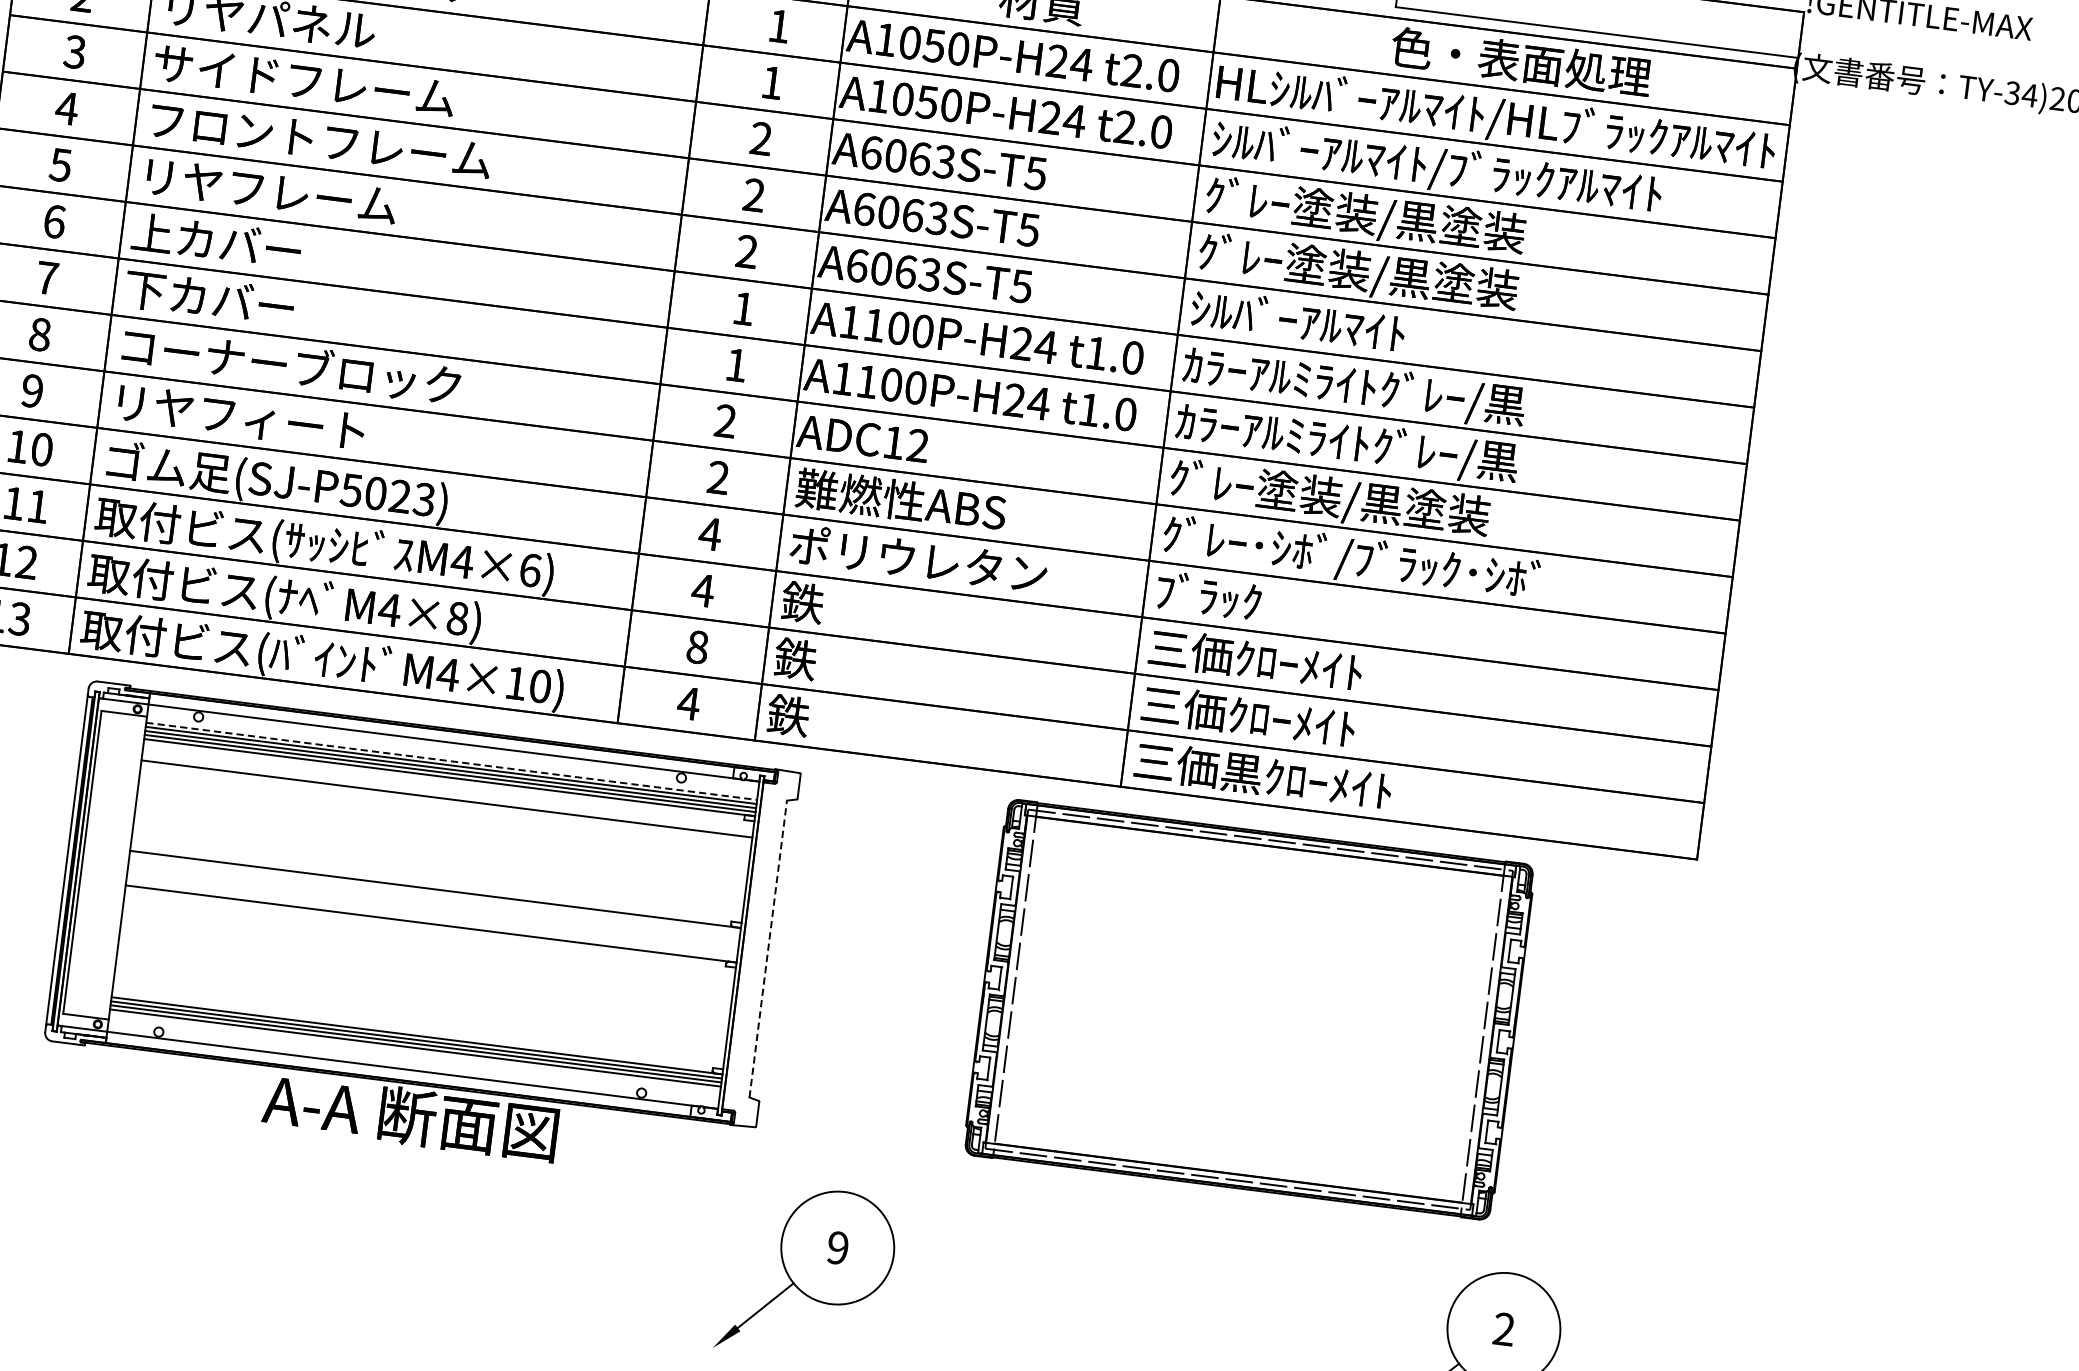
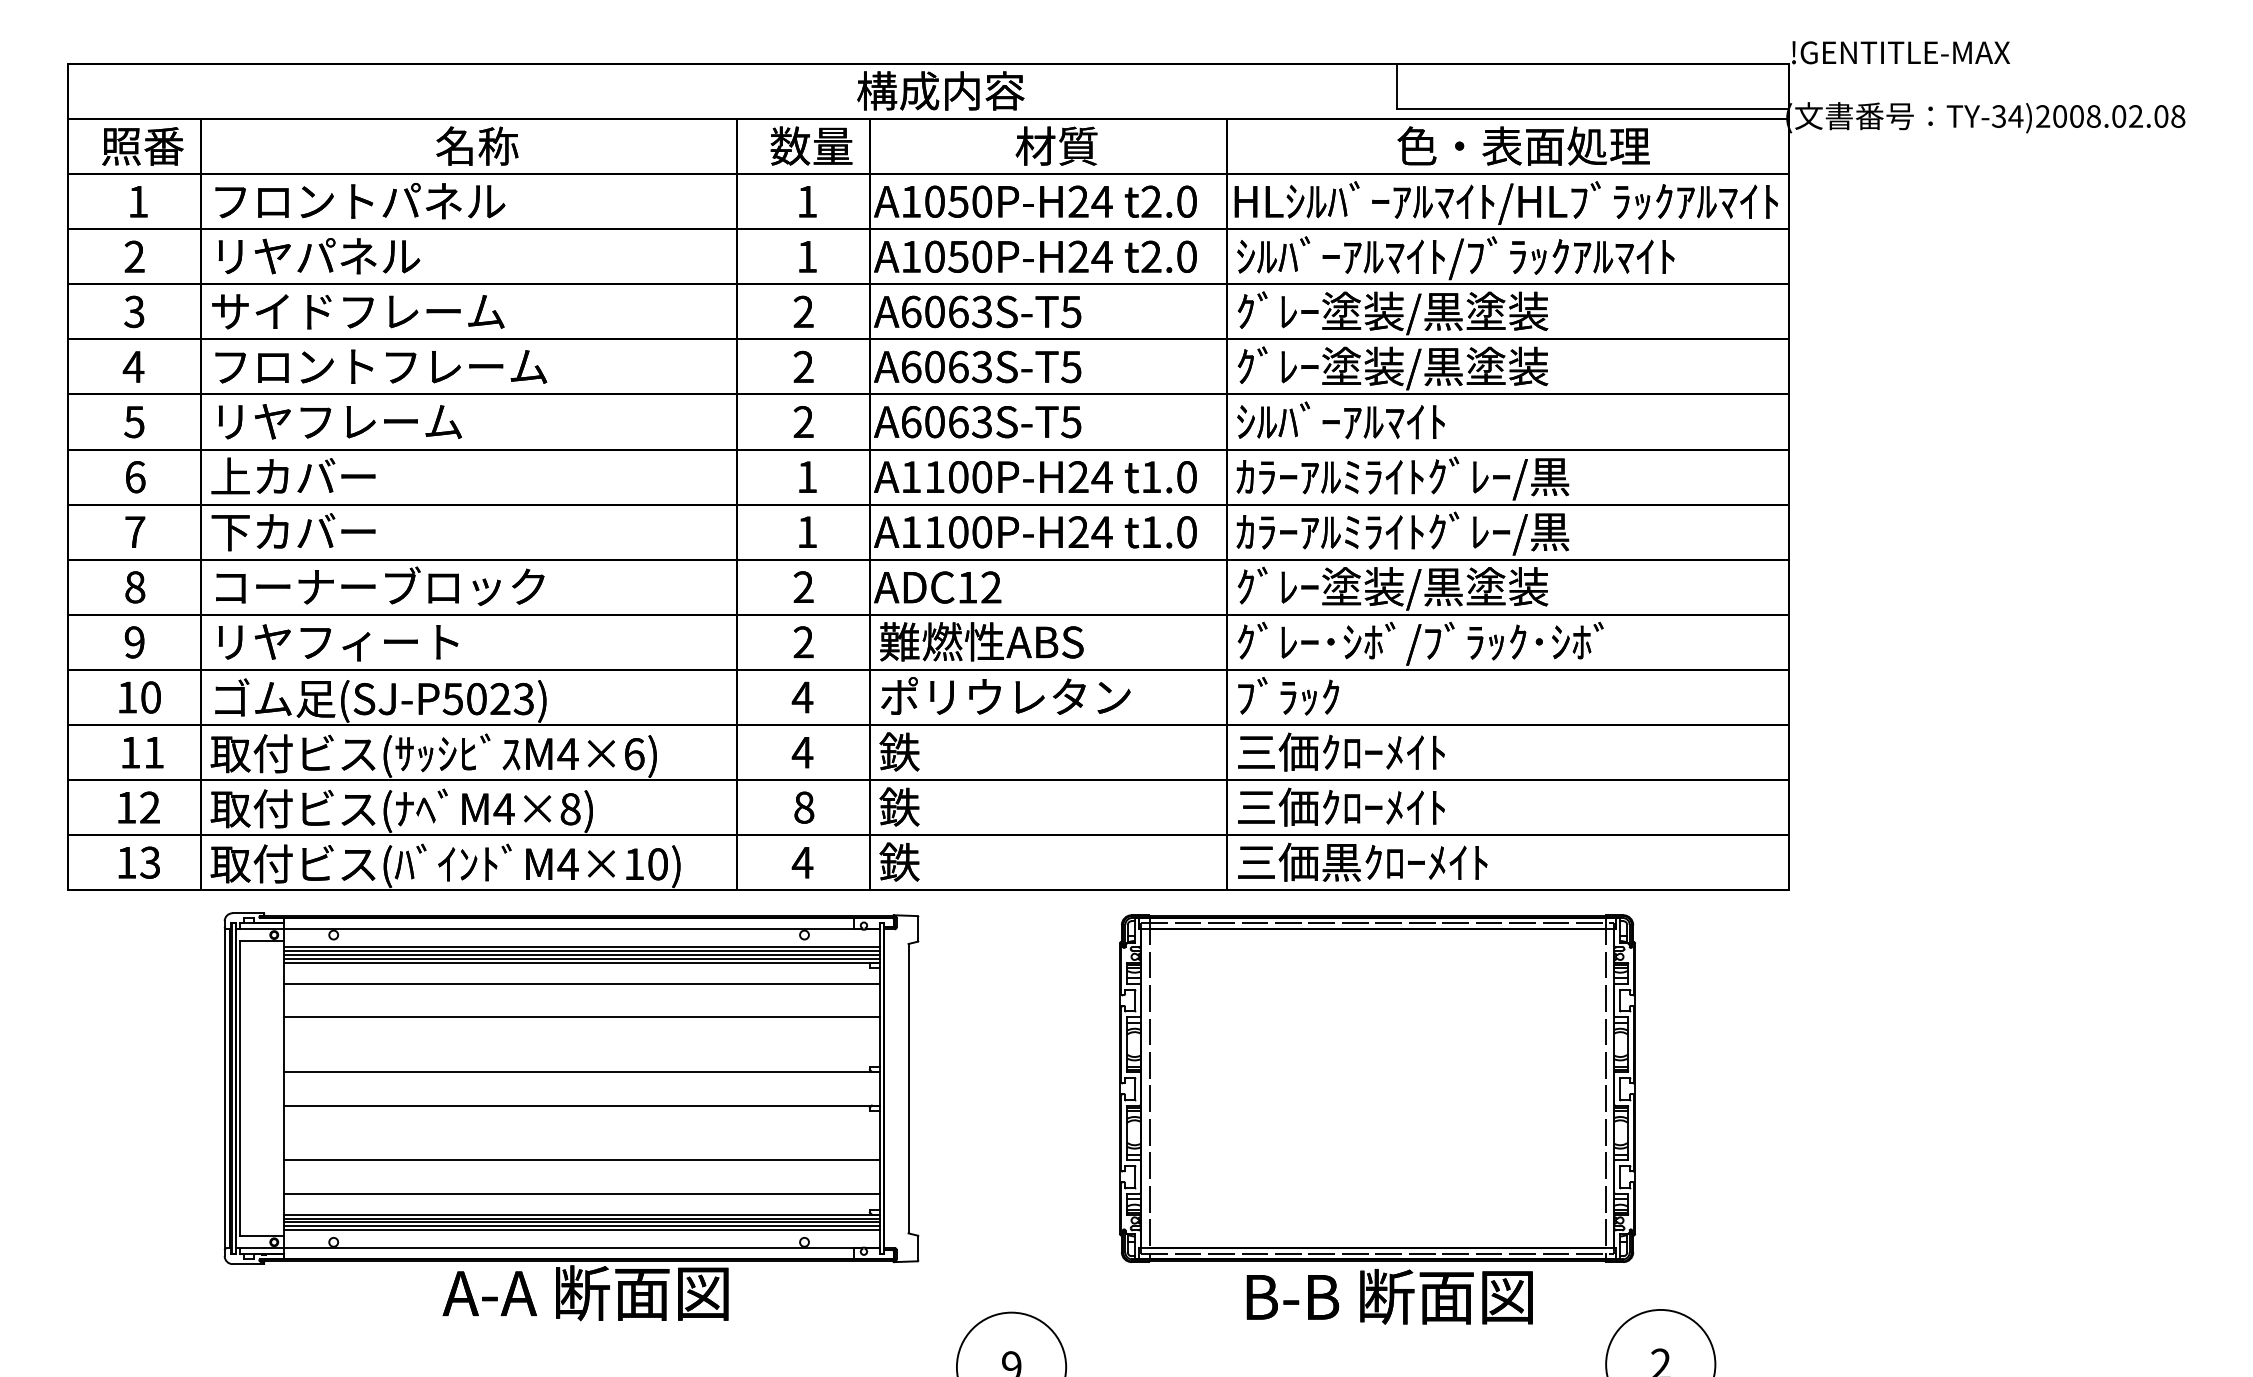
line: (452, 760) -> (582, 946), dashed -> solid
line: (442, 833) -> (581, 1017), added
line: (768, 948) -> (908, 1088), dashed -> solid
line: (423, 980) -> (581, 1160), added
line: (419, 1014) -> (581, 1193), added
line: (414, 1052) -> (581, 1230), added
part: (1234, 1224) -> (1389, 1296), added

